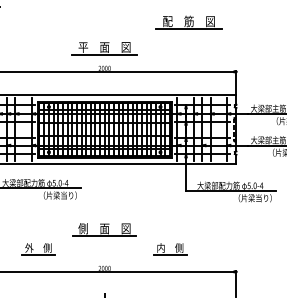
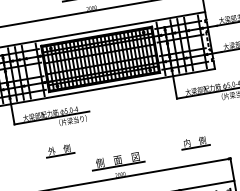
part: (104, 229) -> (117, 160), moved
part: (38, 249) -> (59, 151), moved
part: (170, 249) -> (195, 143), moved

